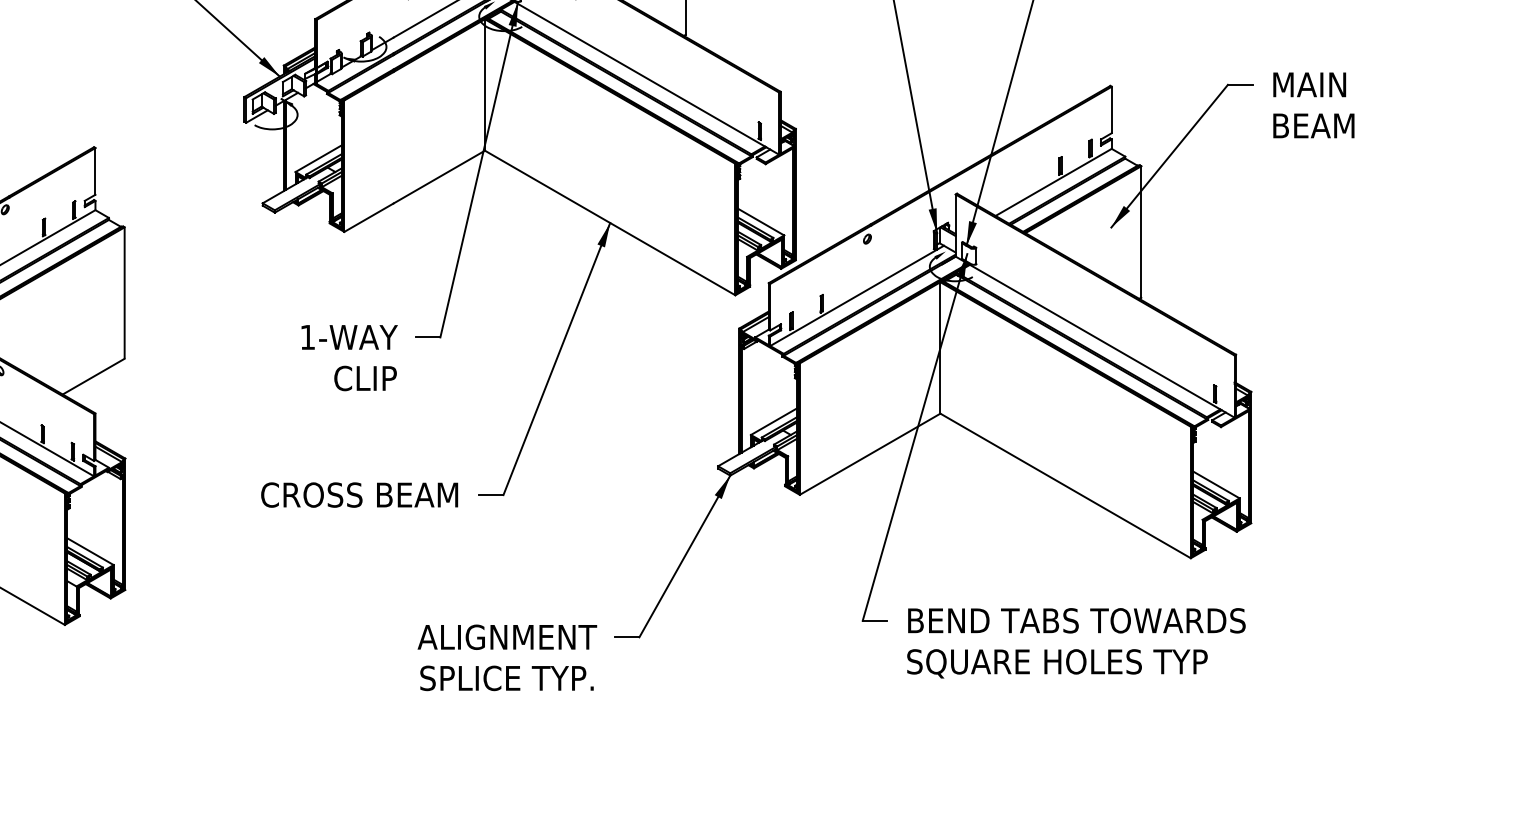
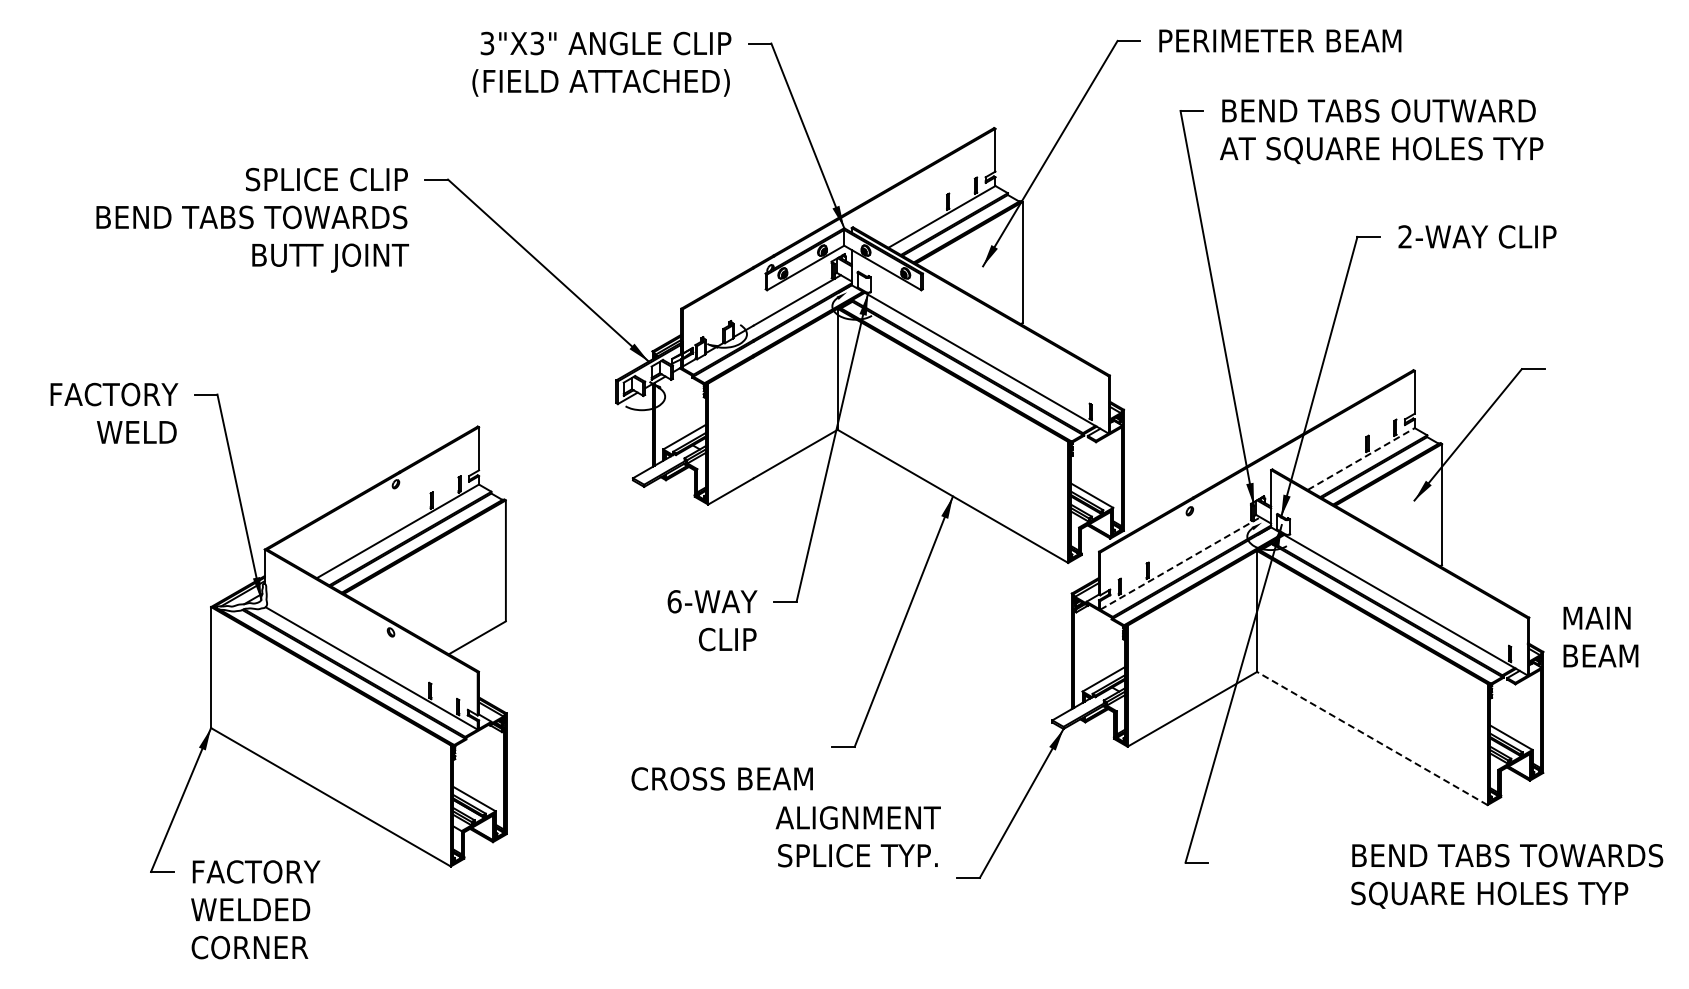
text: (1313, 104) -> (1600, 636), moved
line: (1053, 182) -> (1361, 459), solid -> dashed
line: (857, 295) -> (1180, 563), solid -> dashed
text: (307, 337) -> (674, 601), 1-WAY -> 6-WAY
line: (1064, 485) -> (1371, 738), solid -> dashed
text: (358, 494) -> (721, 778), moved
text: (1076, 643) -> (1507, 876), moved
text: (506, 657) -> (857, 836), moved

